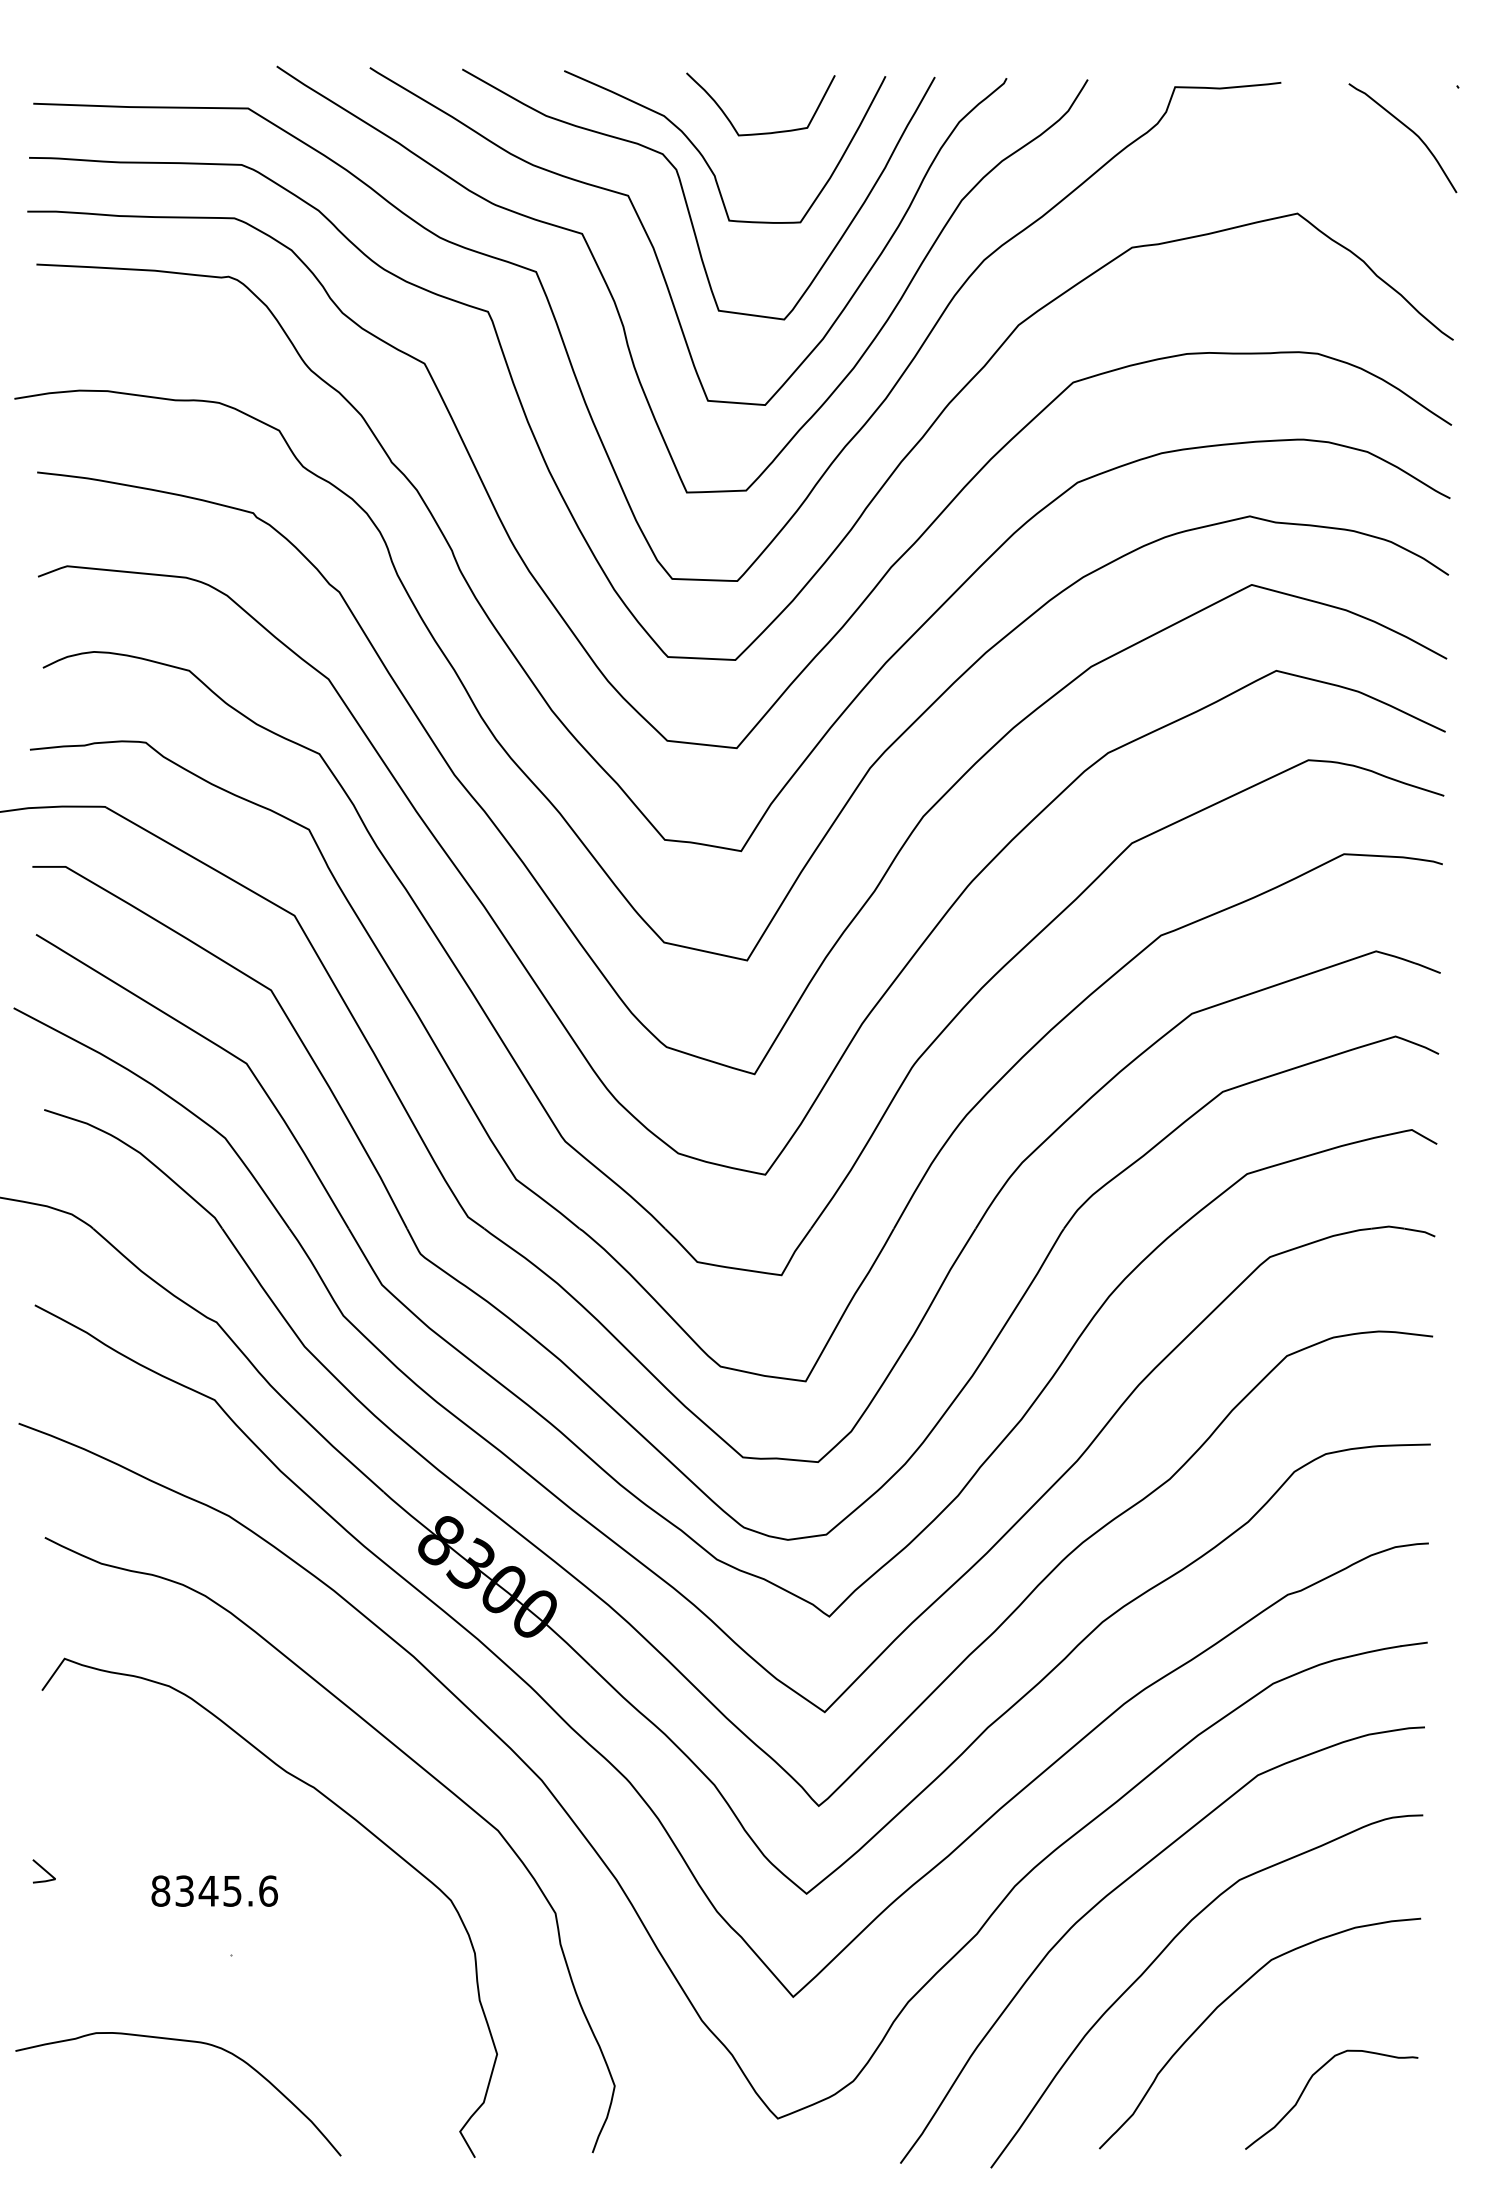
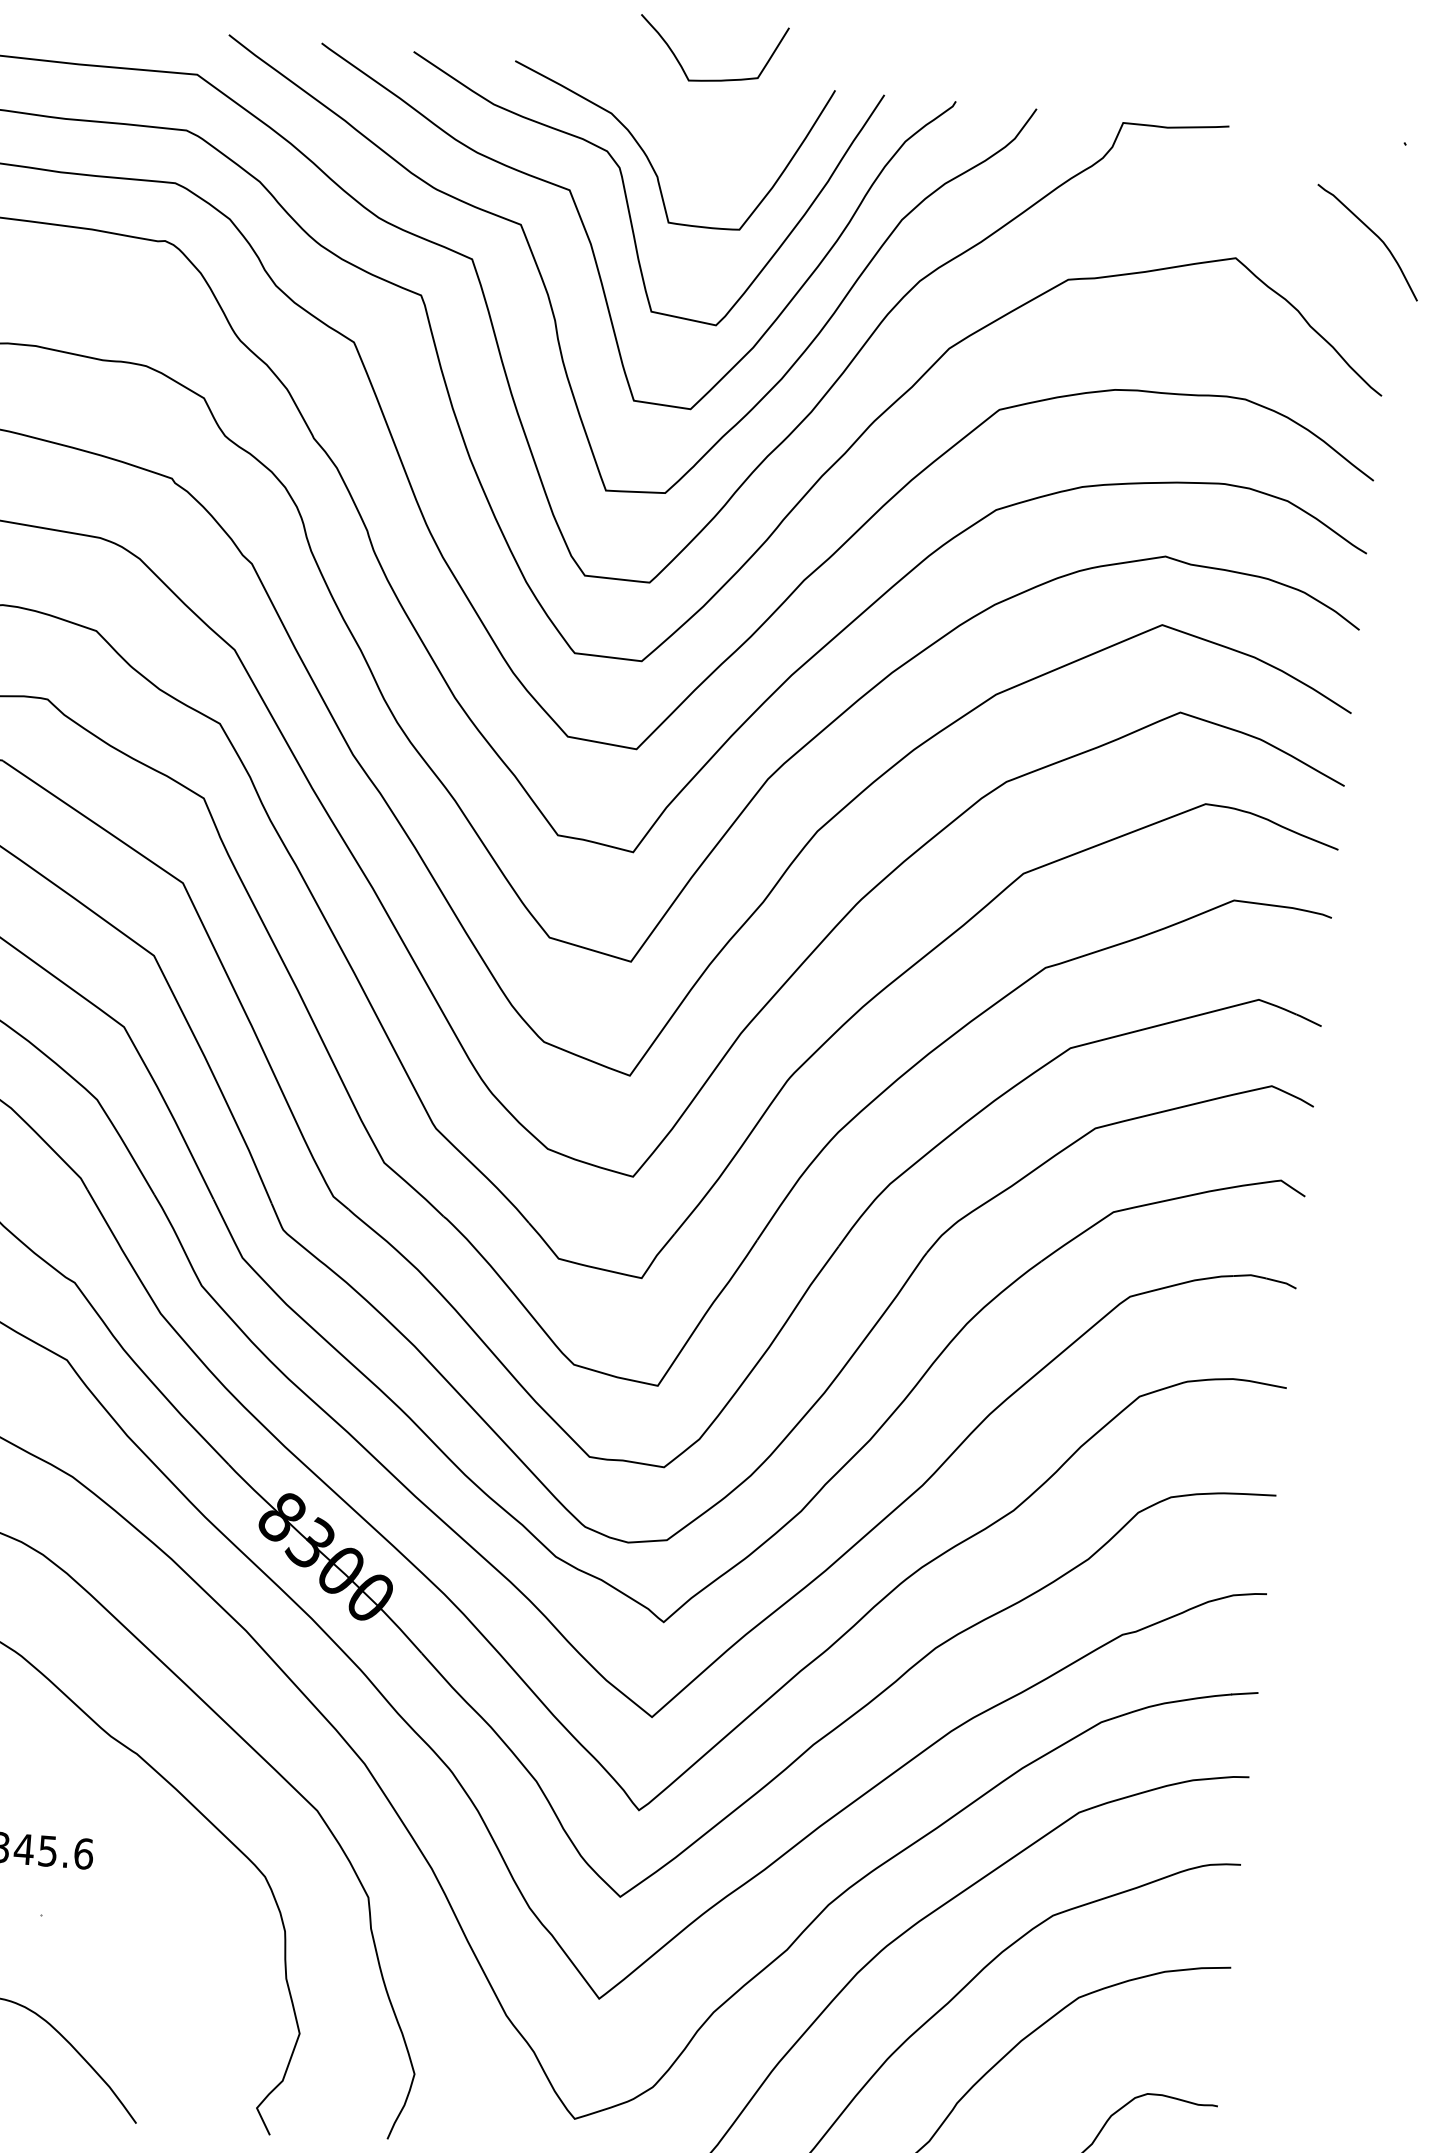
curve: (1409, 130) -> (1374, 235), moved
curve: (763, 132) -> (713, 79), moved

